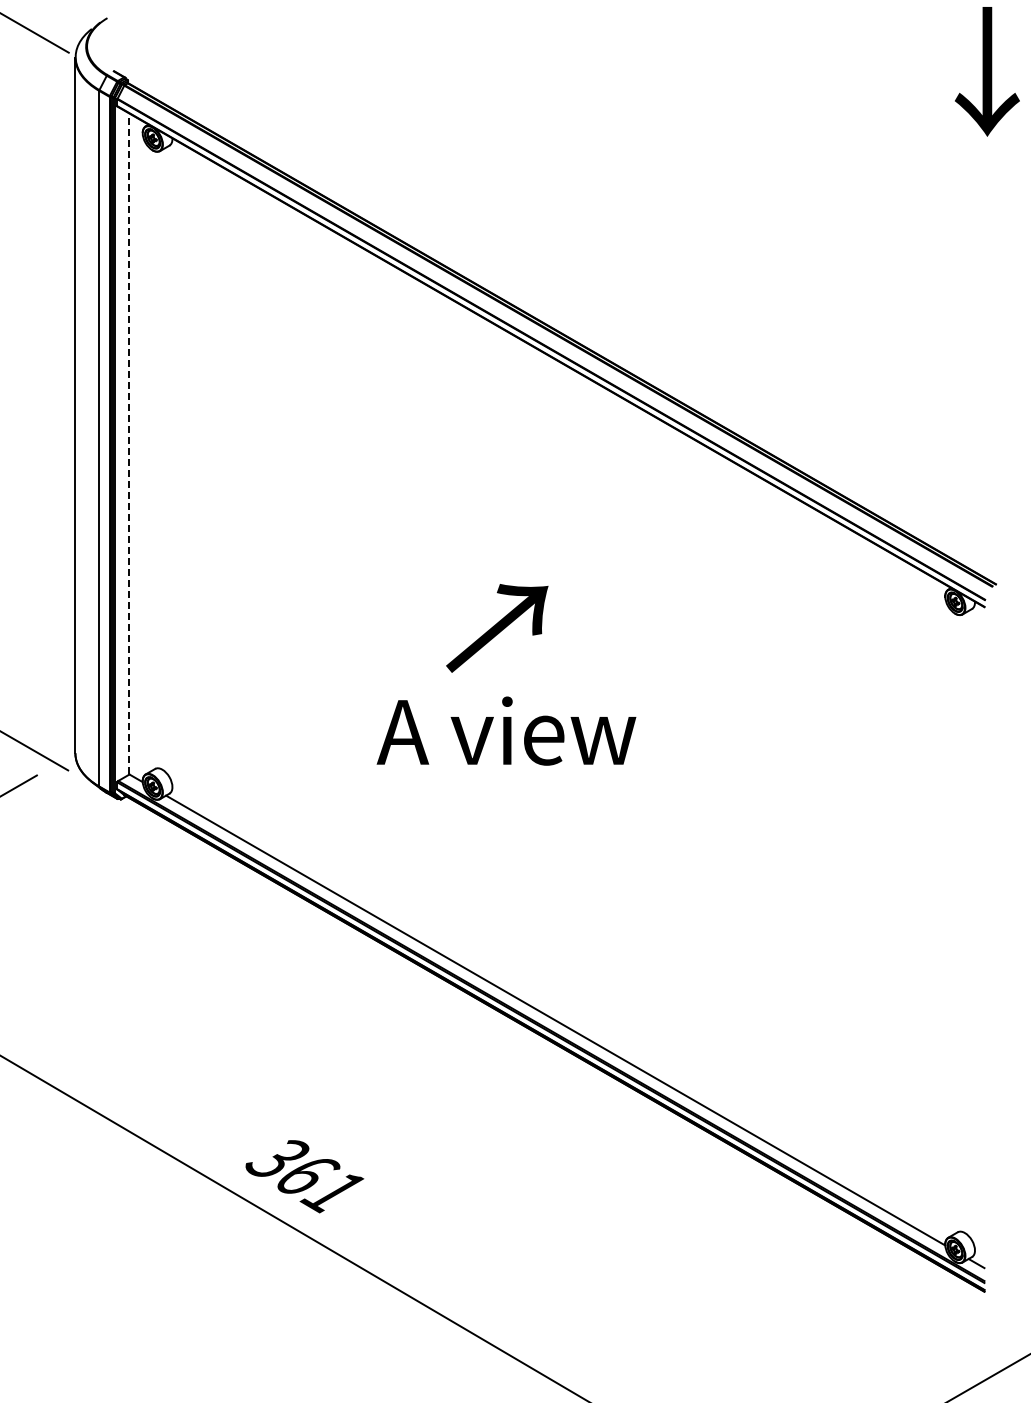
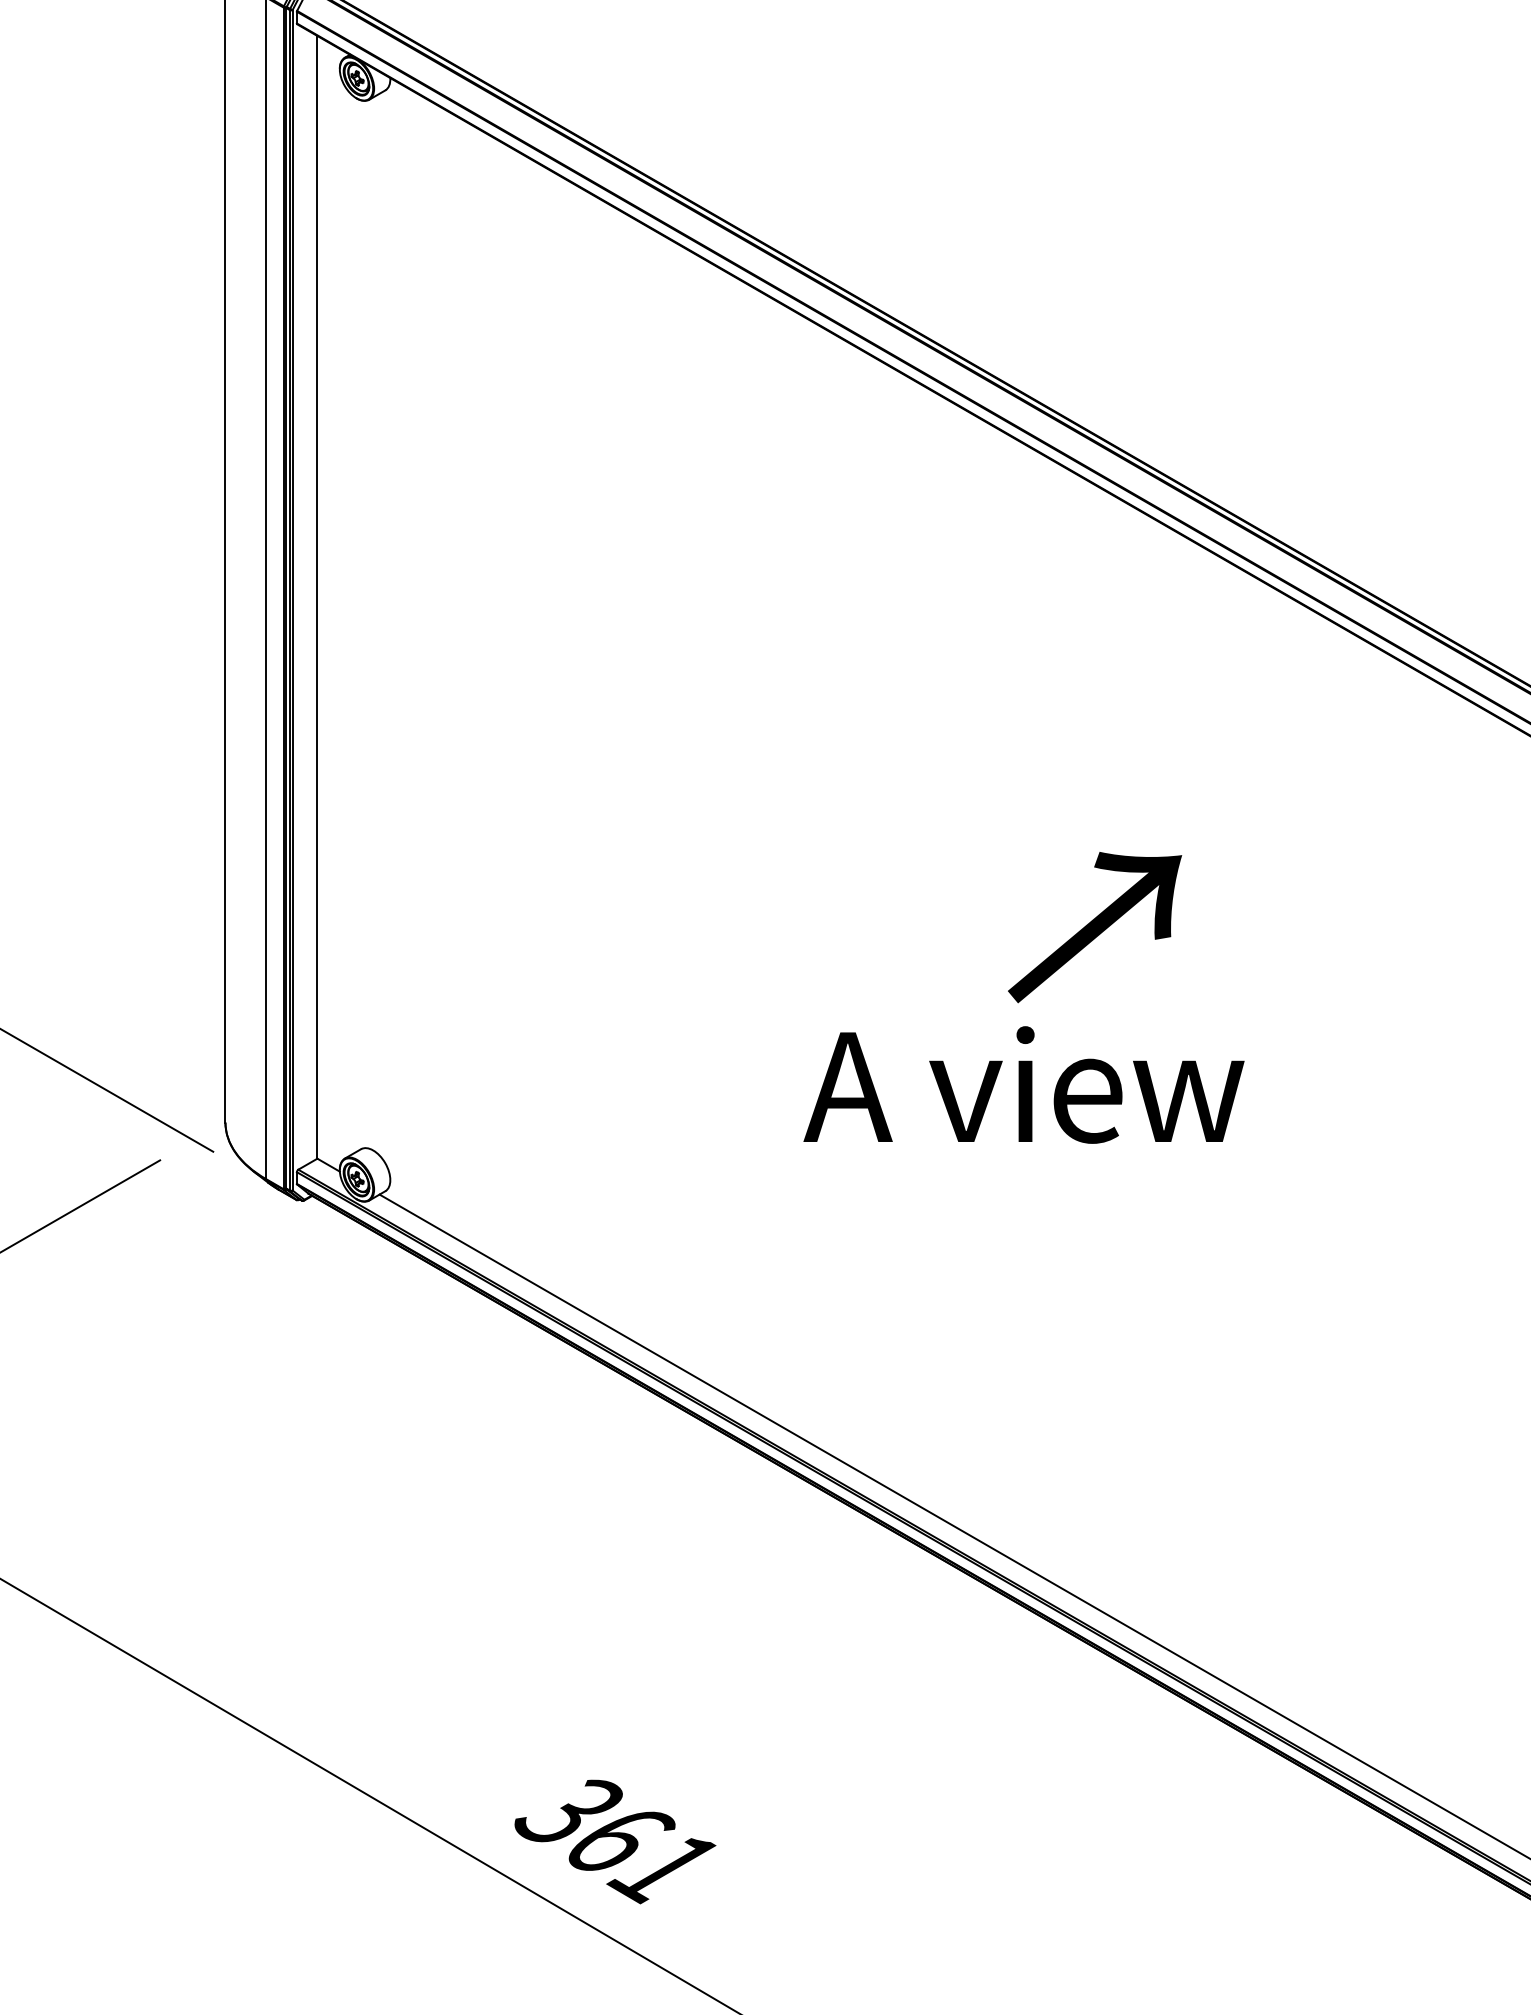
line: (129, 443) -> (317, 596), dashed -> solid
text: (497, 628) -> (1095, 927), moved
text: (506, 730) -> (1024, 1083), moved

